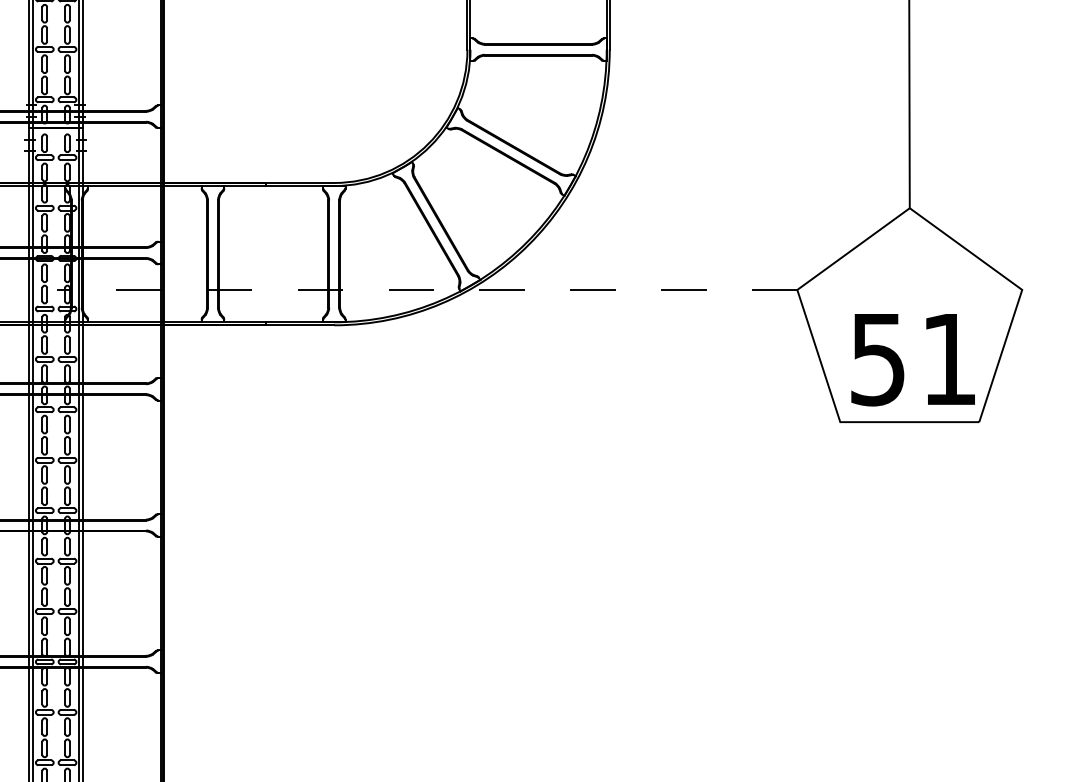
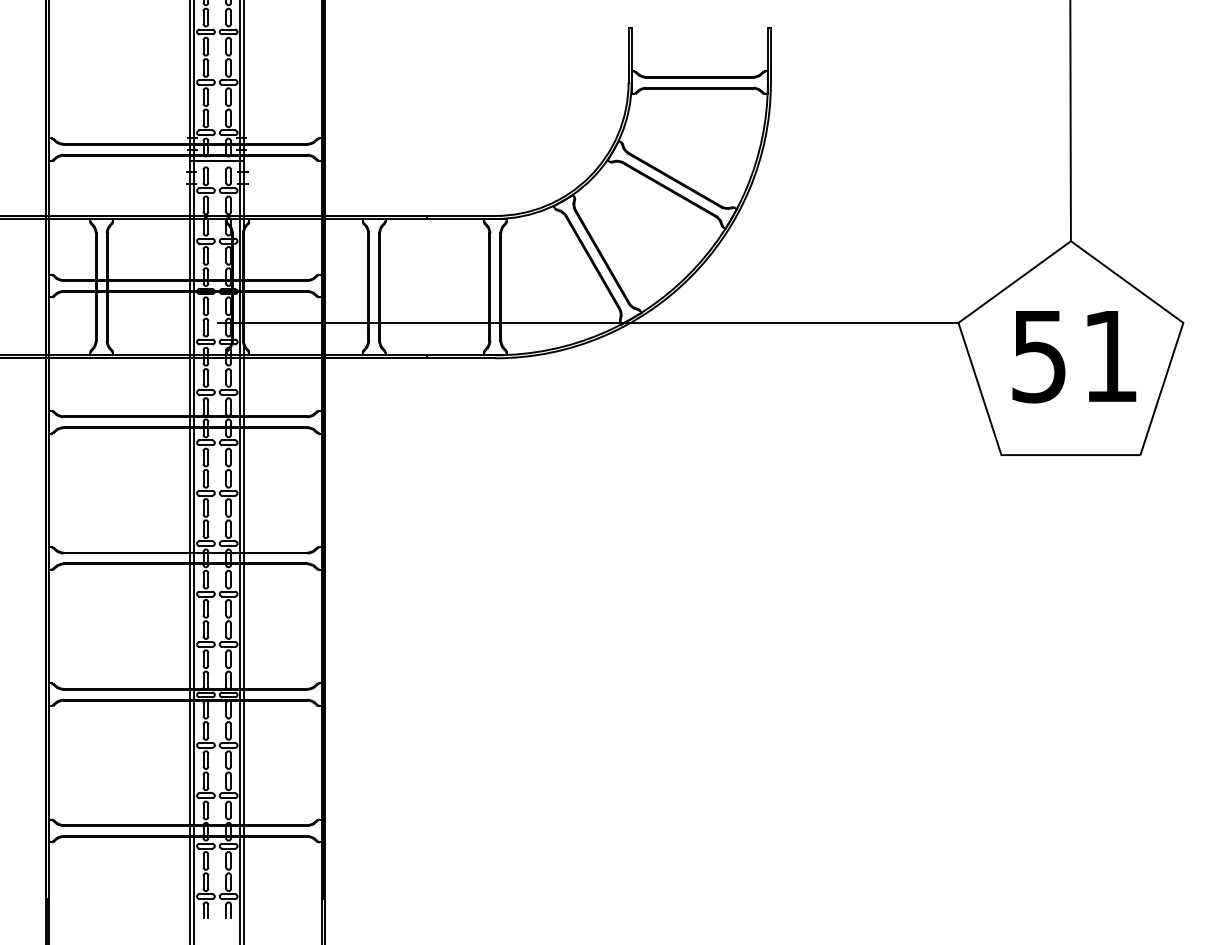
line: (426, 289) -> (587, 322), dashed -> solid
text: (913, 360) -> (1074, 357), moved

